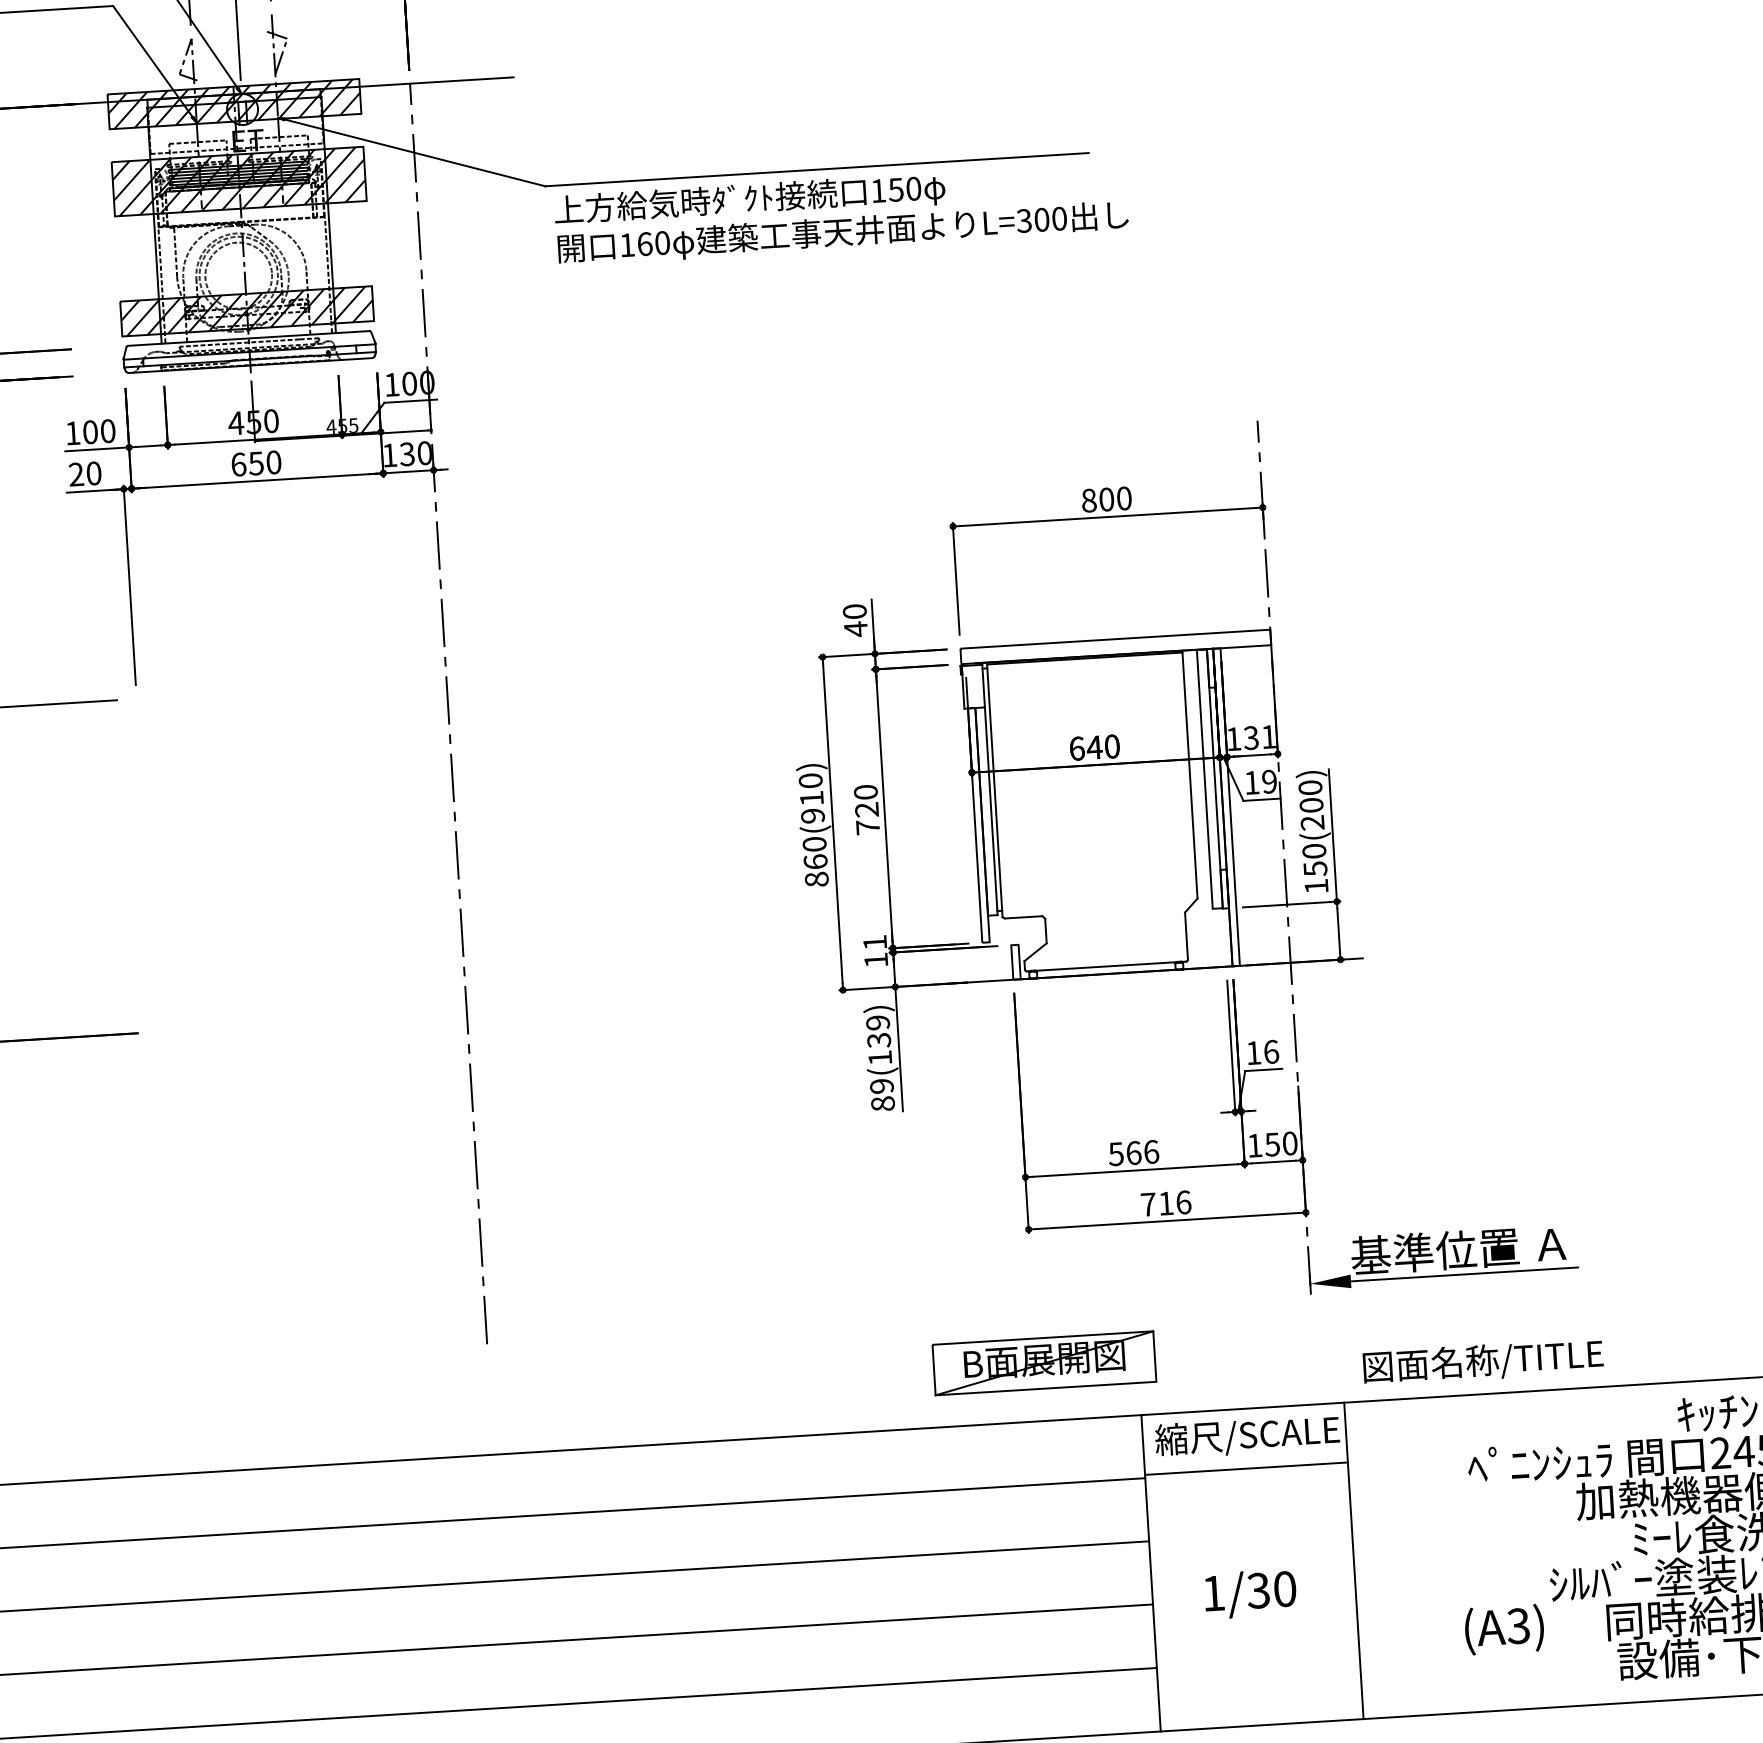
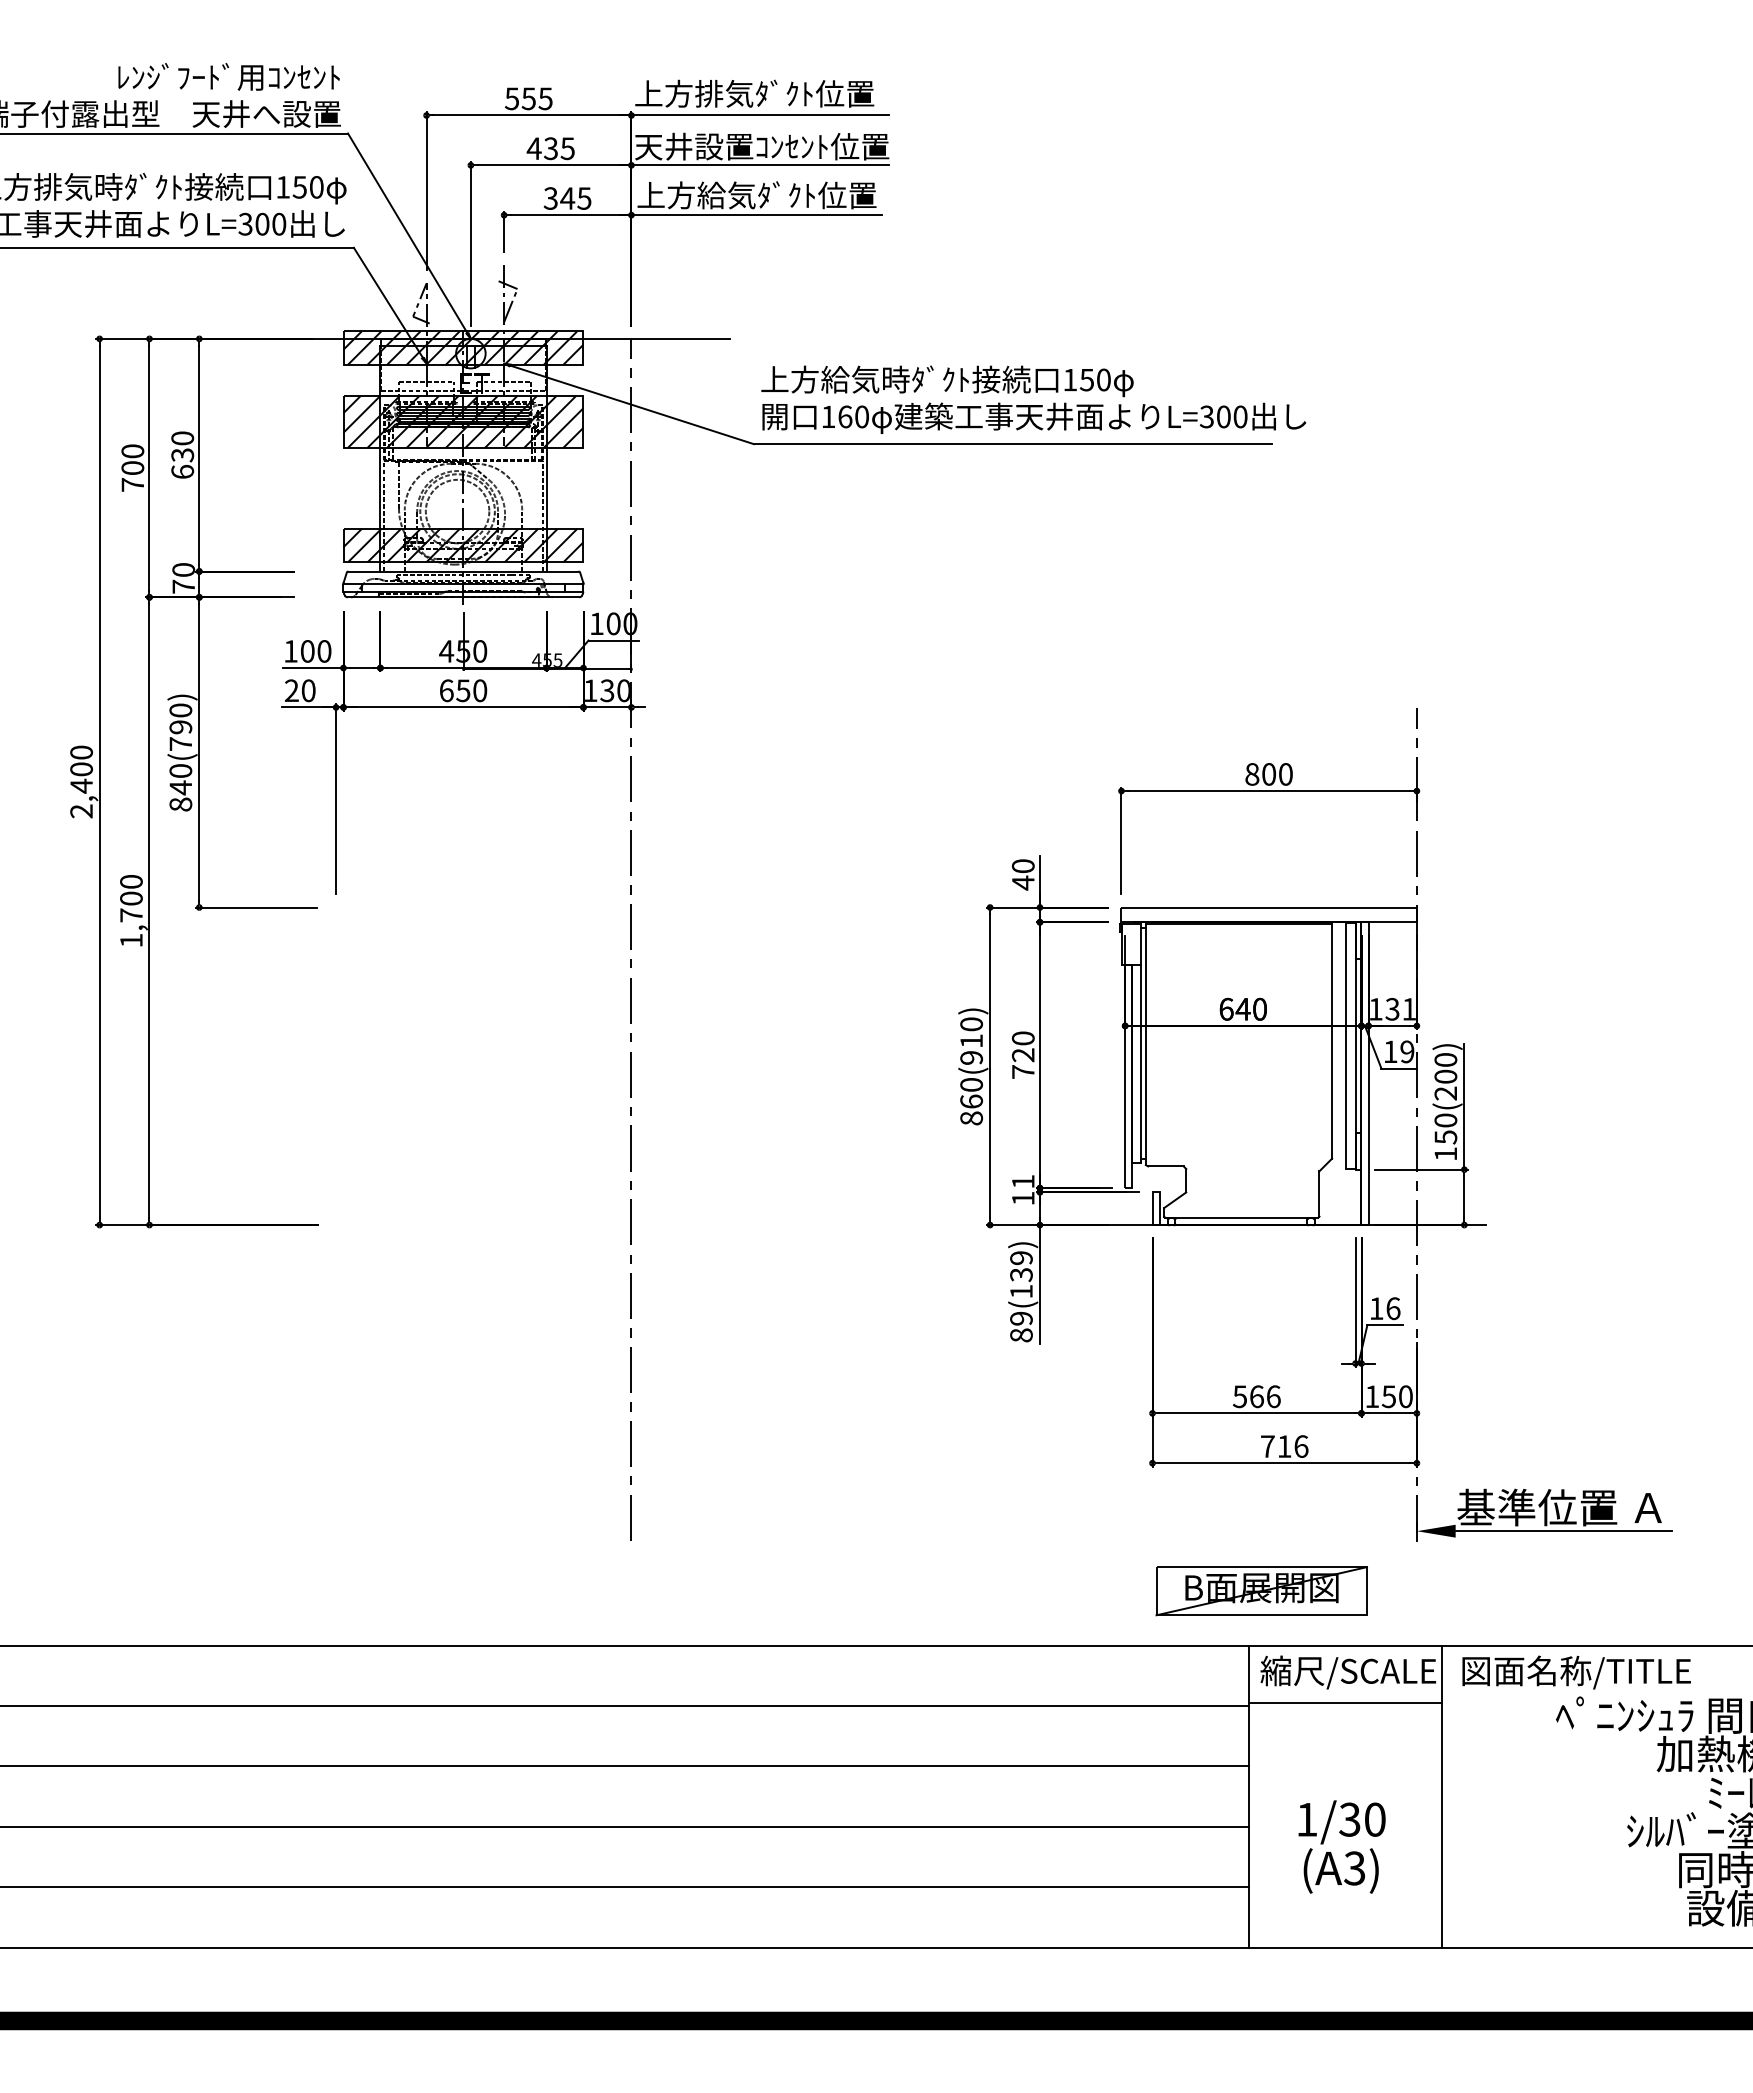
text: (841, 213) -> (1033, 399), moved
text: (1483, 1362) -> (1576, 1672), moved
part: (1044, 1363) -> (1261, 1591), moved
text: (1503, 1629) -> (1340, 1870), moved

